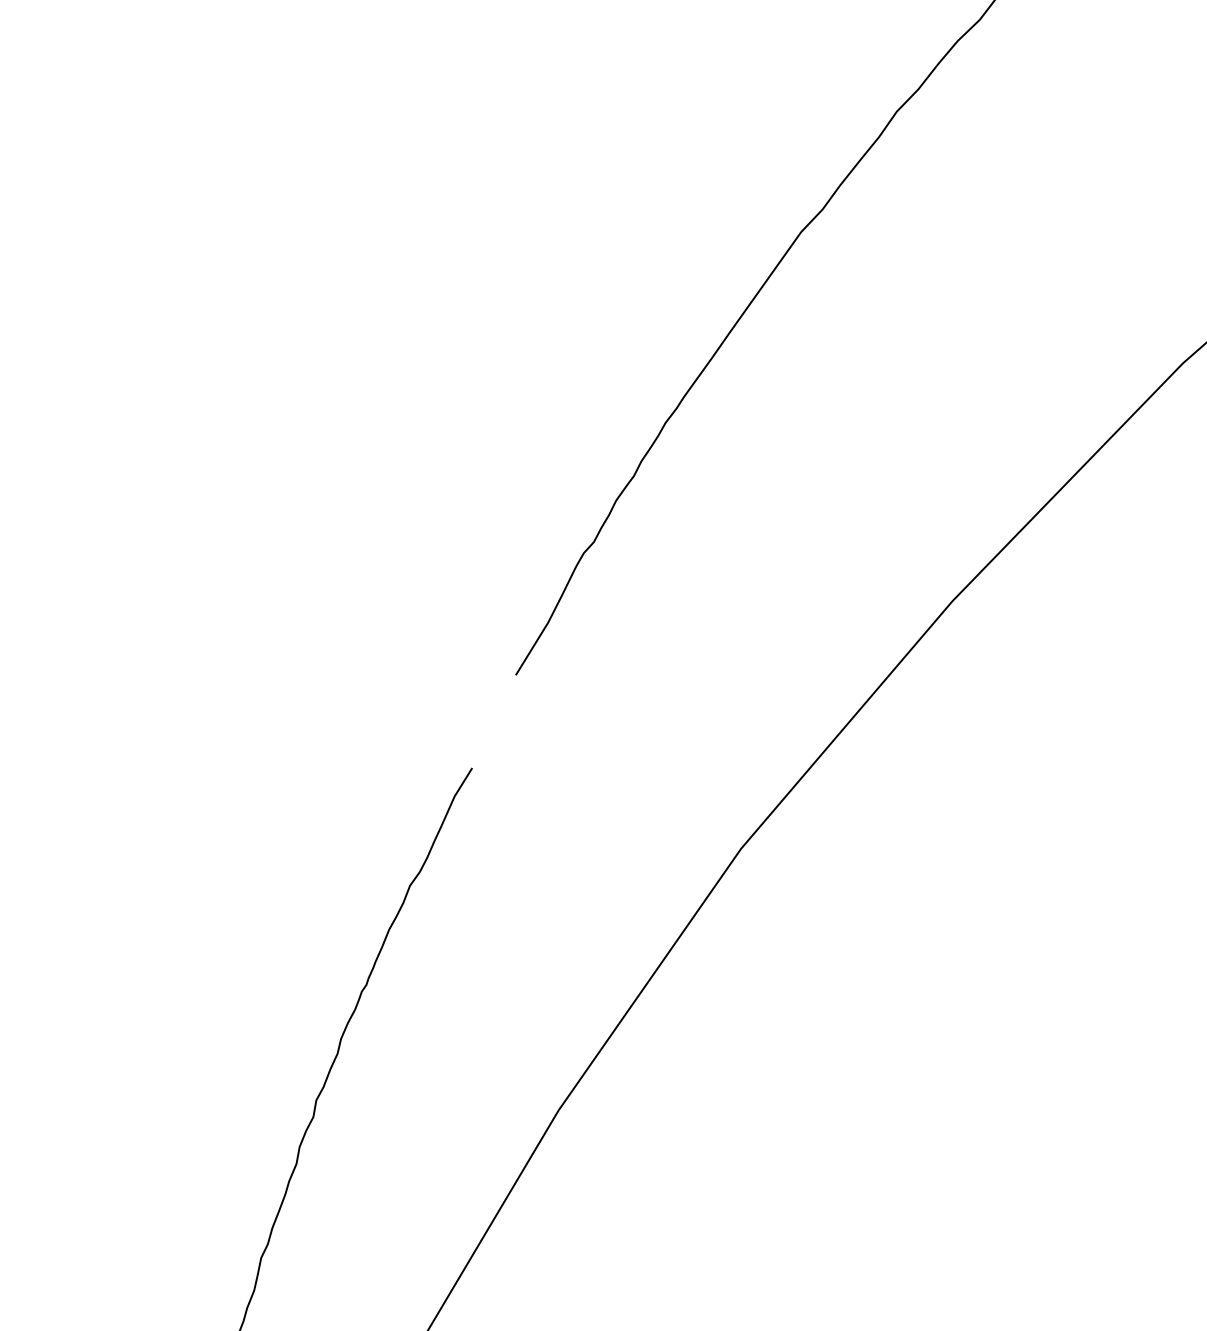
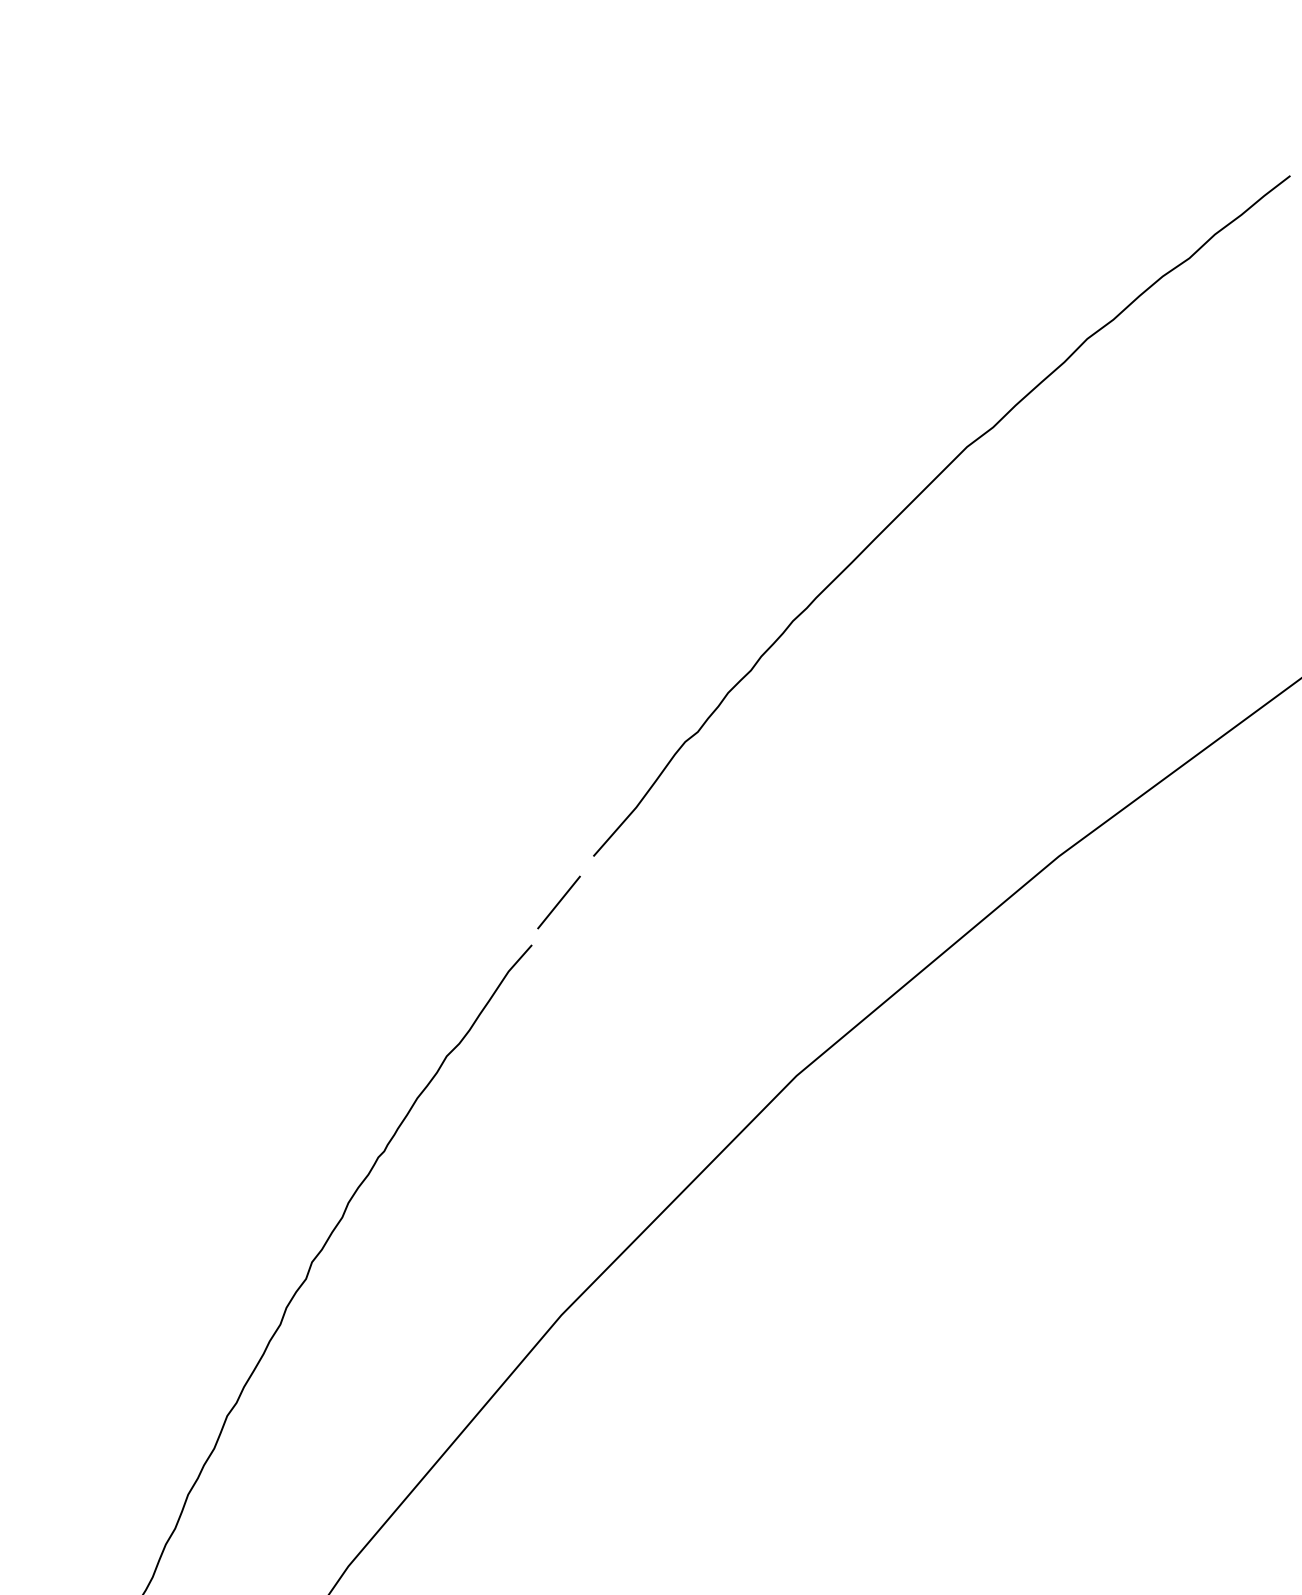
line: (490, 723) -> (558, 902), added

